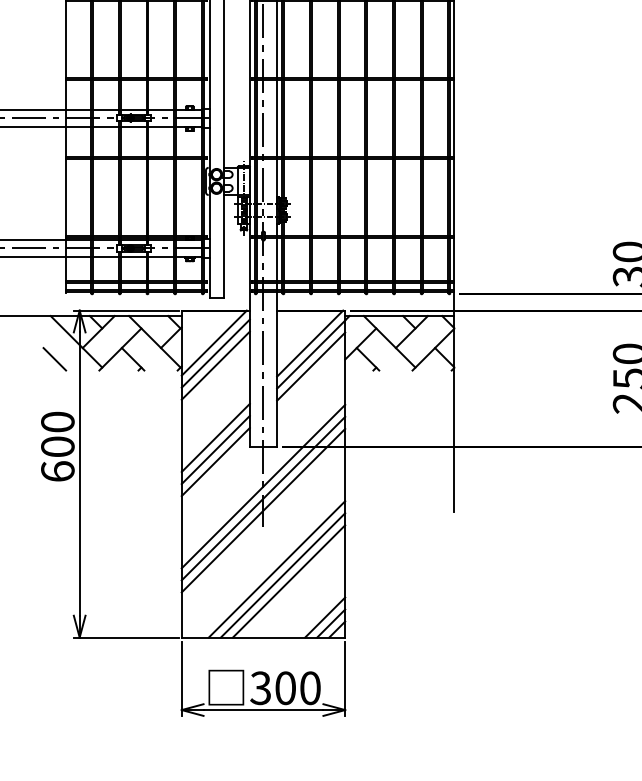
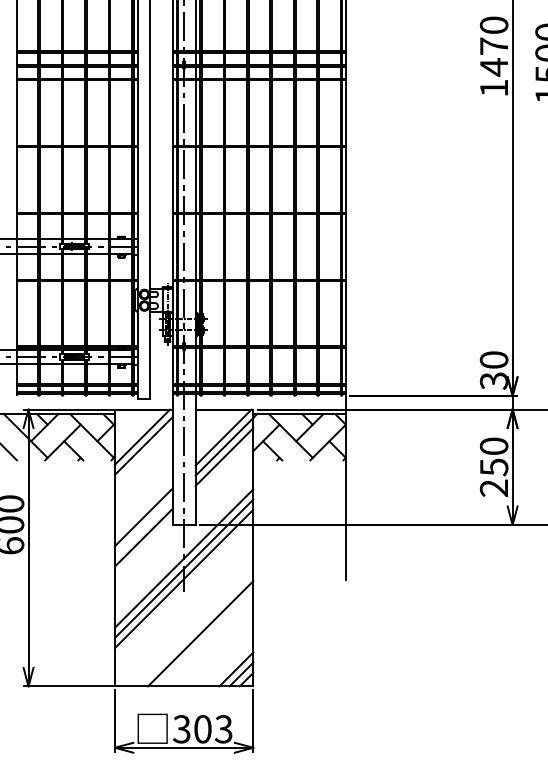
line: (215, 365) -> (143, 456), removed
line: (215, 449) -> (143, 527), removed
line: (276, 569) -> (195, 628), removed
line: (288, 580) -> (205, 638), removed
text: (309, 688) -> (223, 729), 300 -> 303

